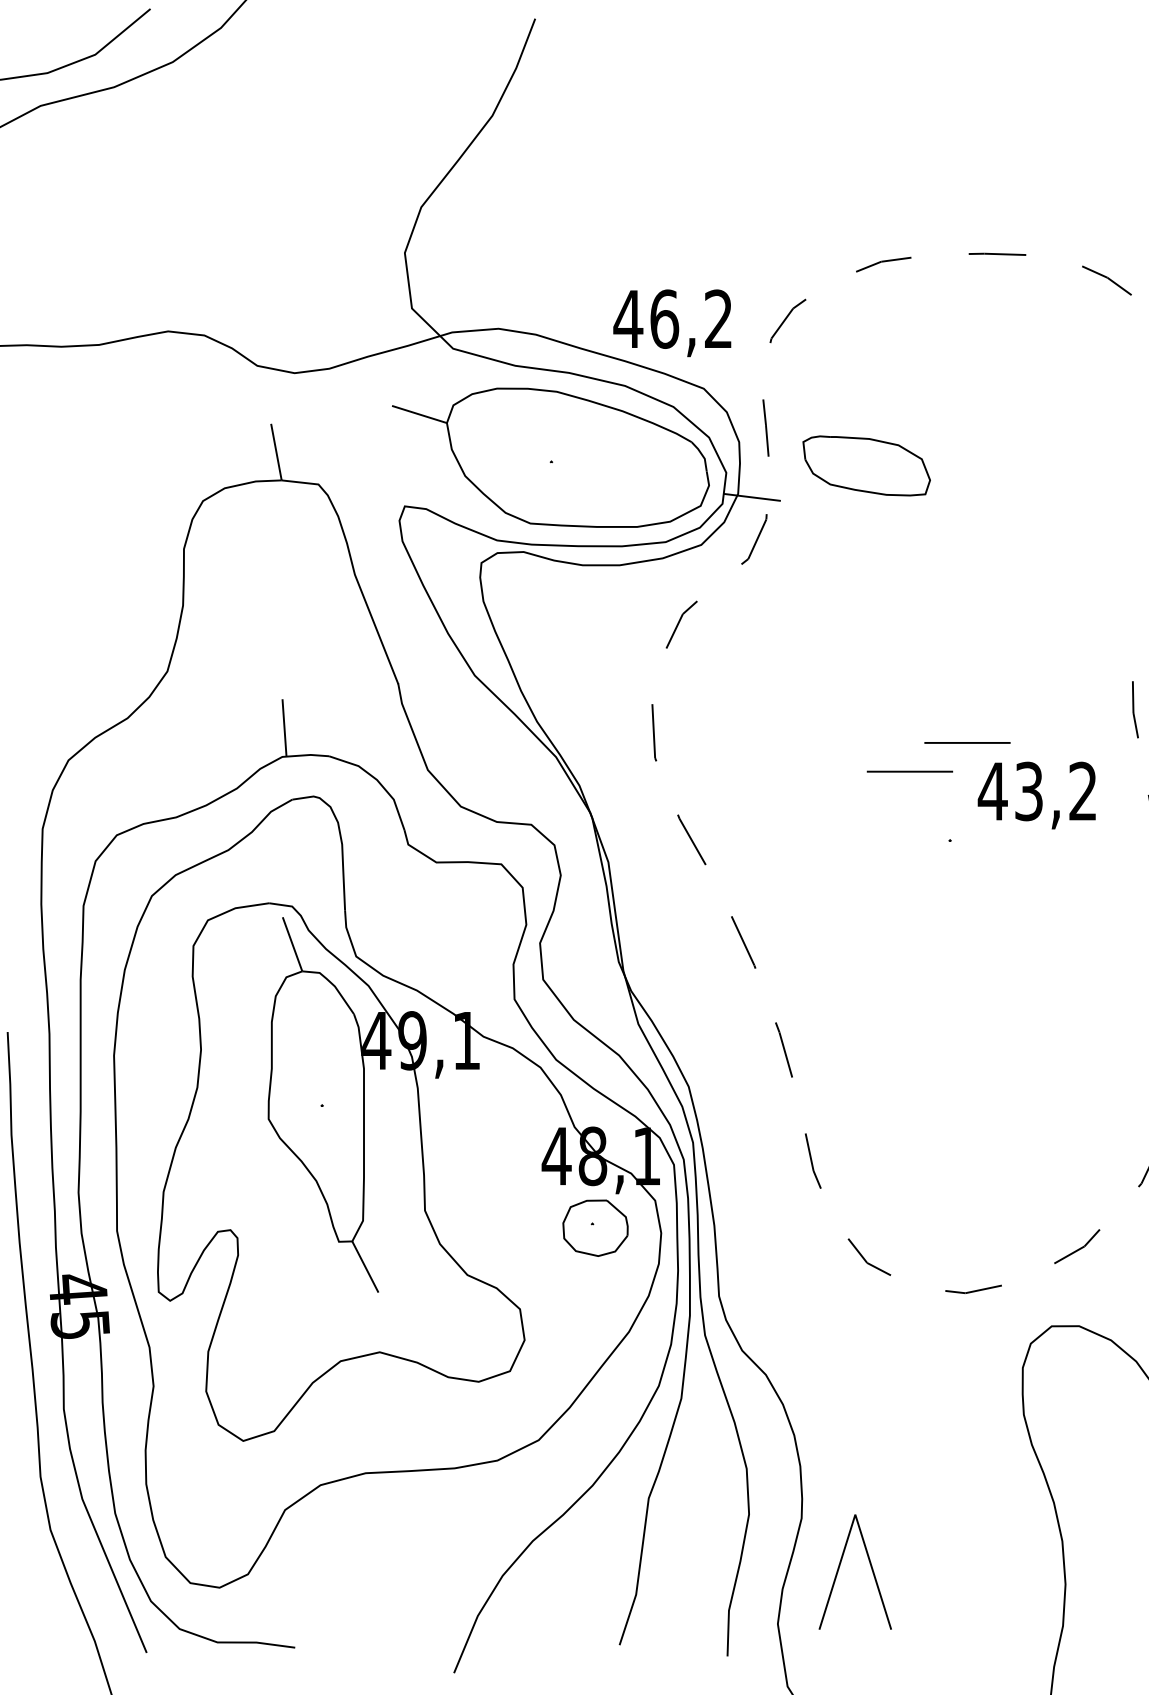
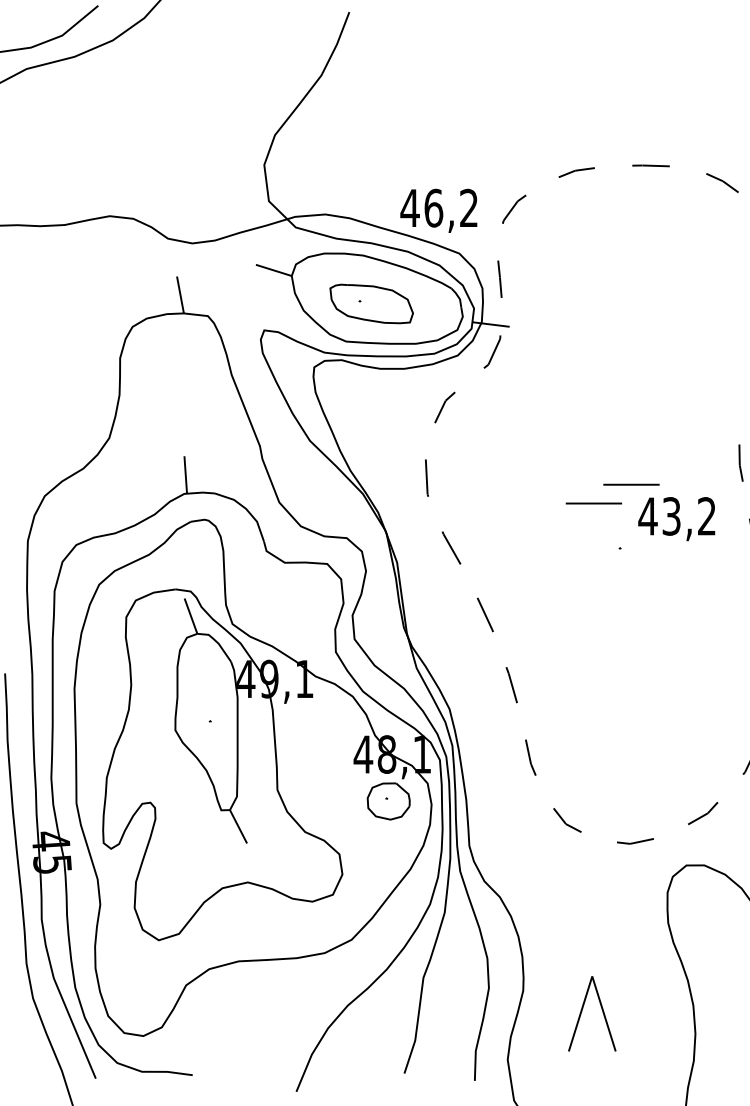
part: (866, 465) -> (371, 303), moved
part: (869, 1565) -> (601, 1009), moved

